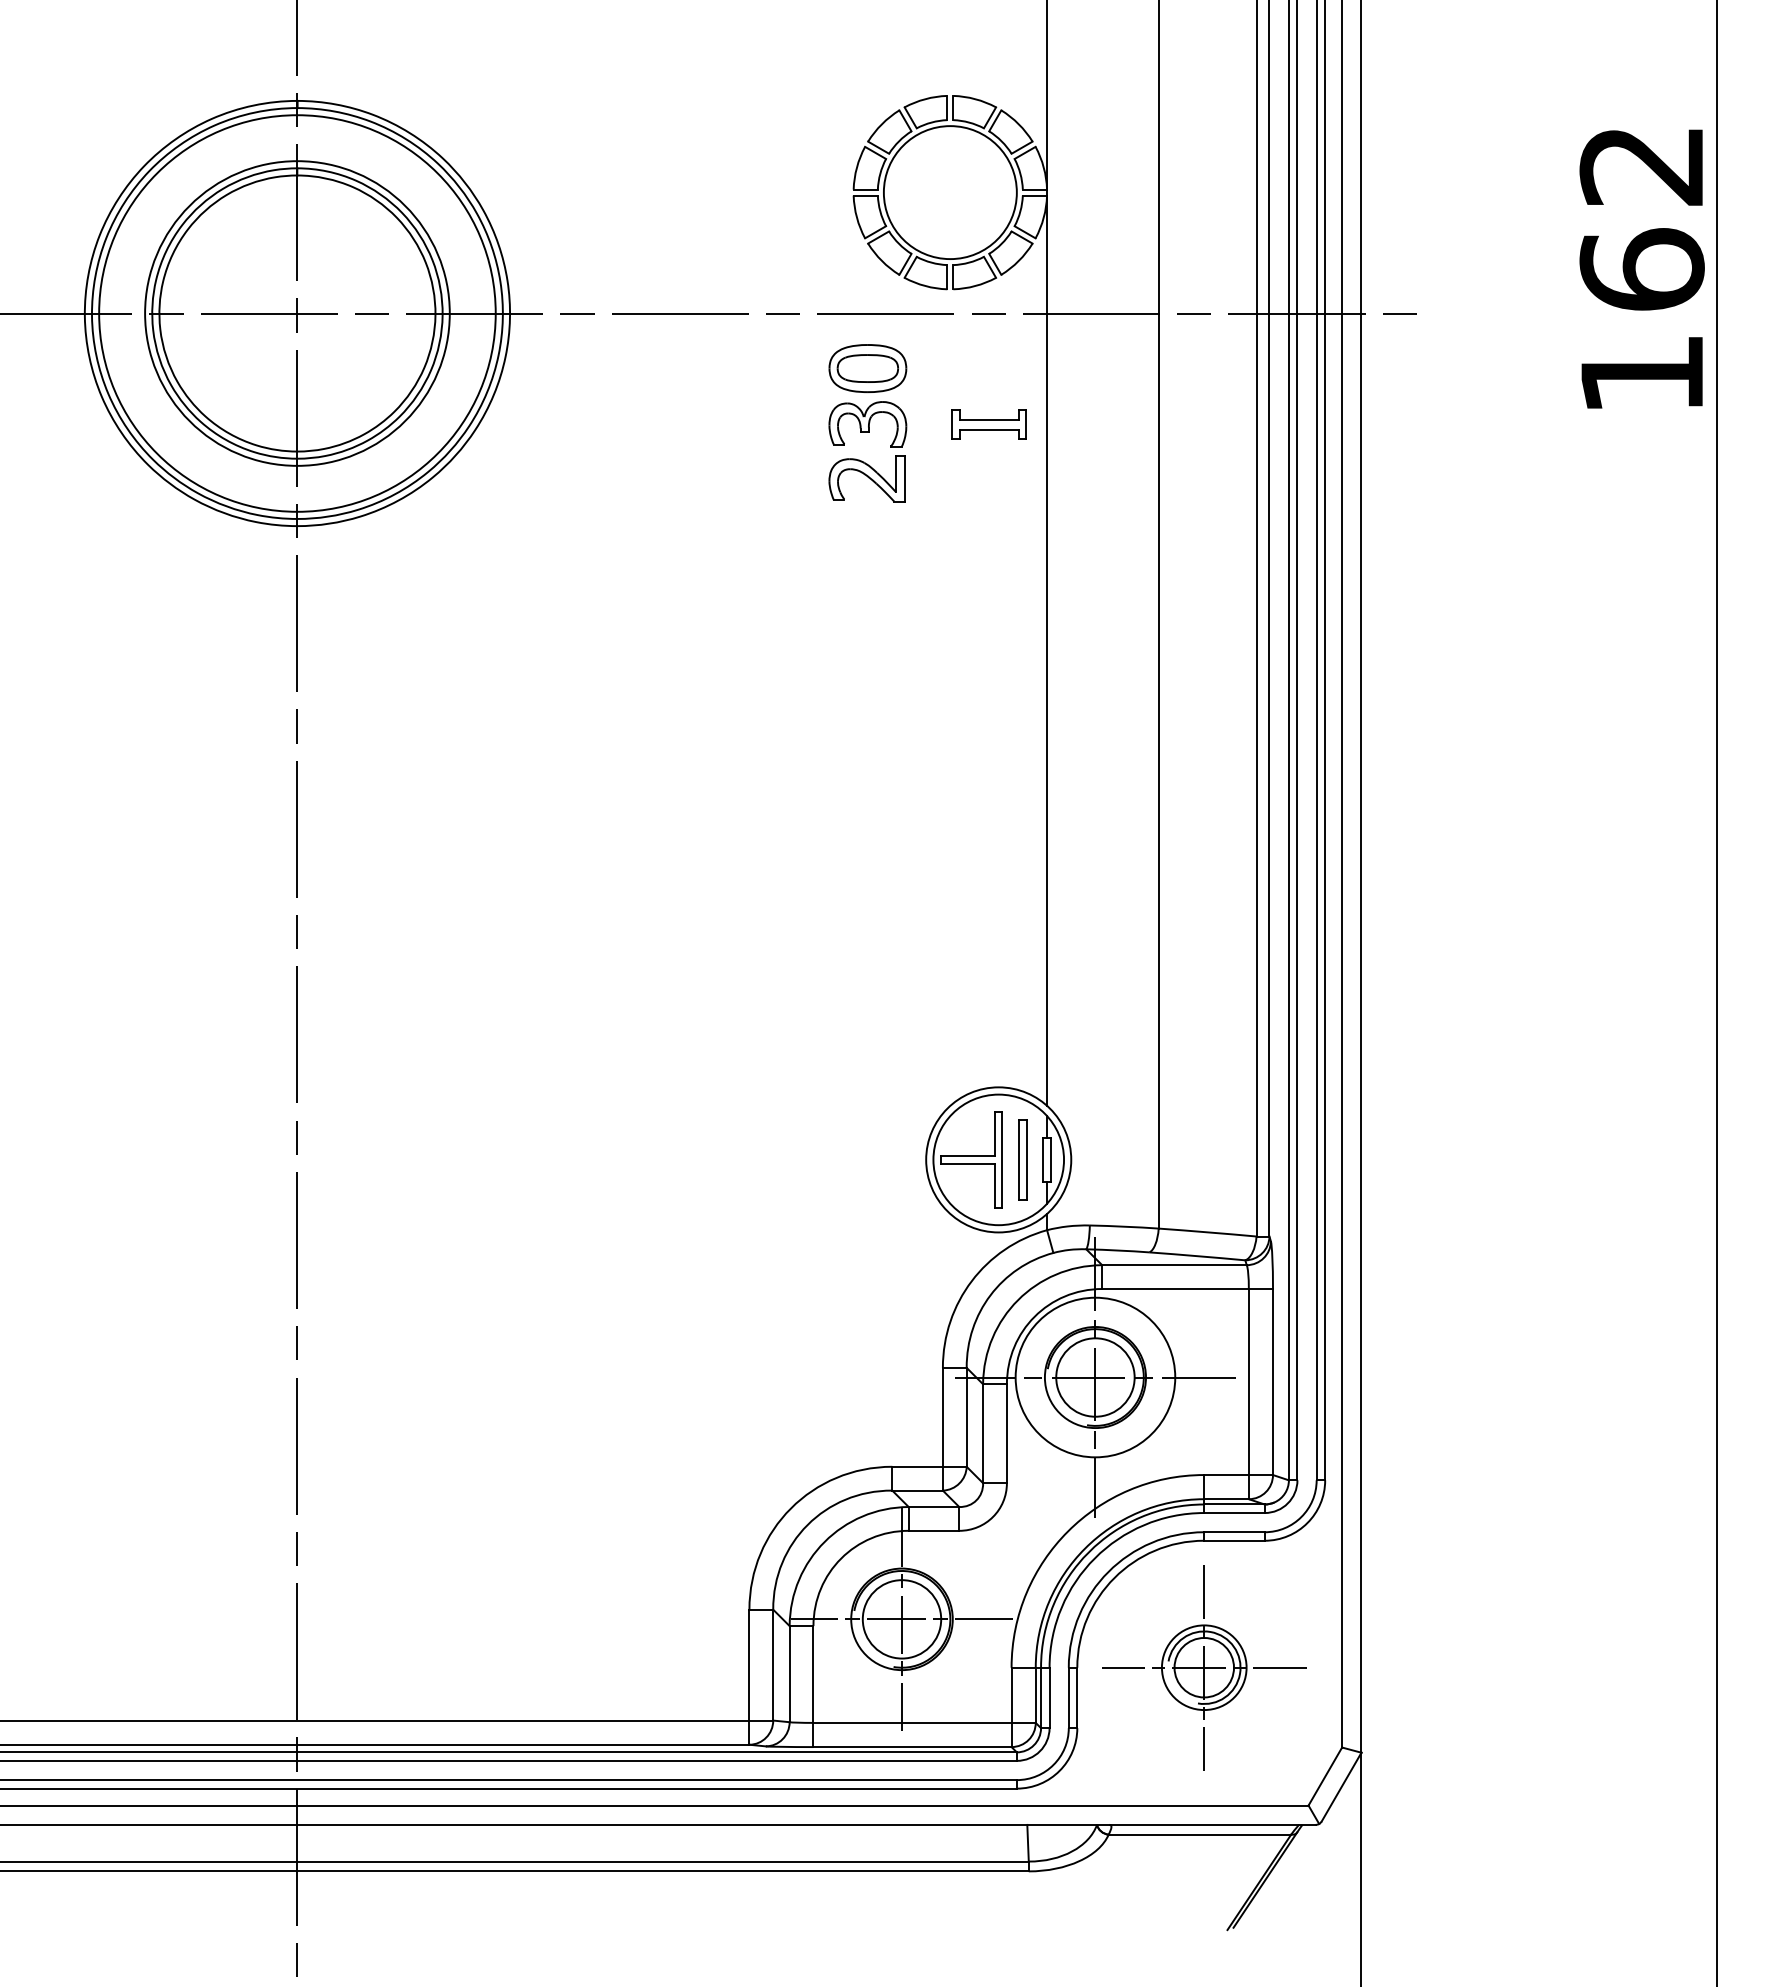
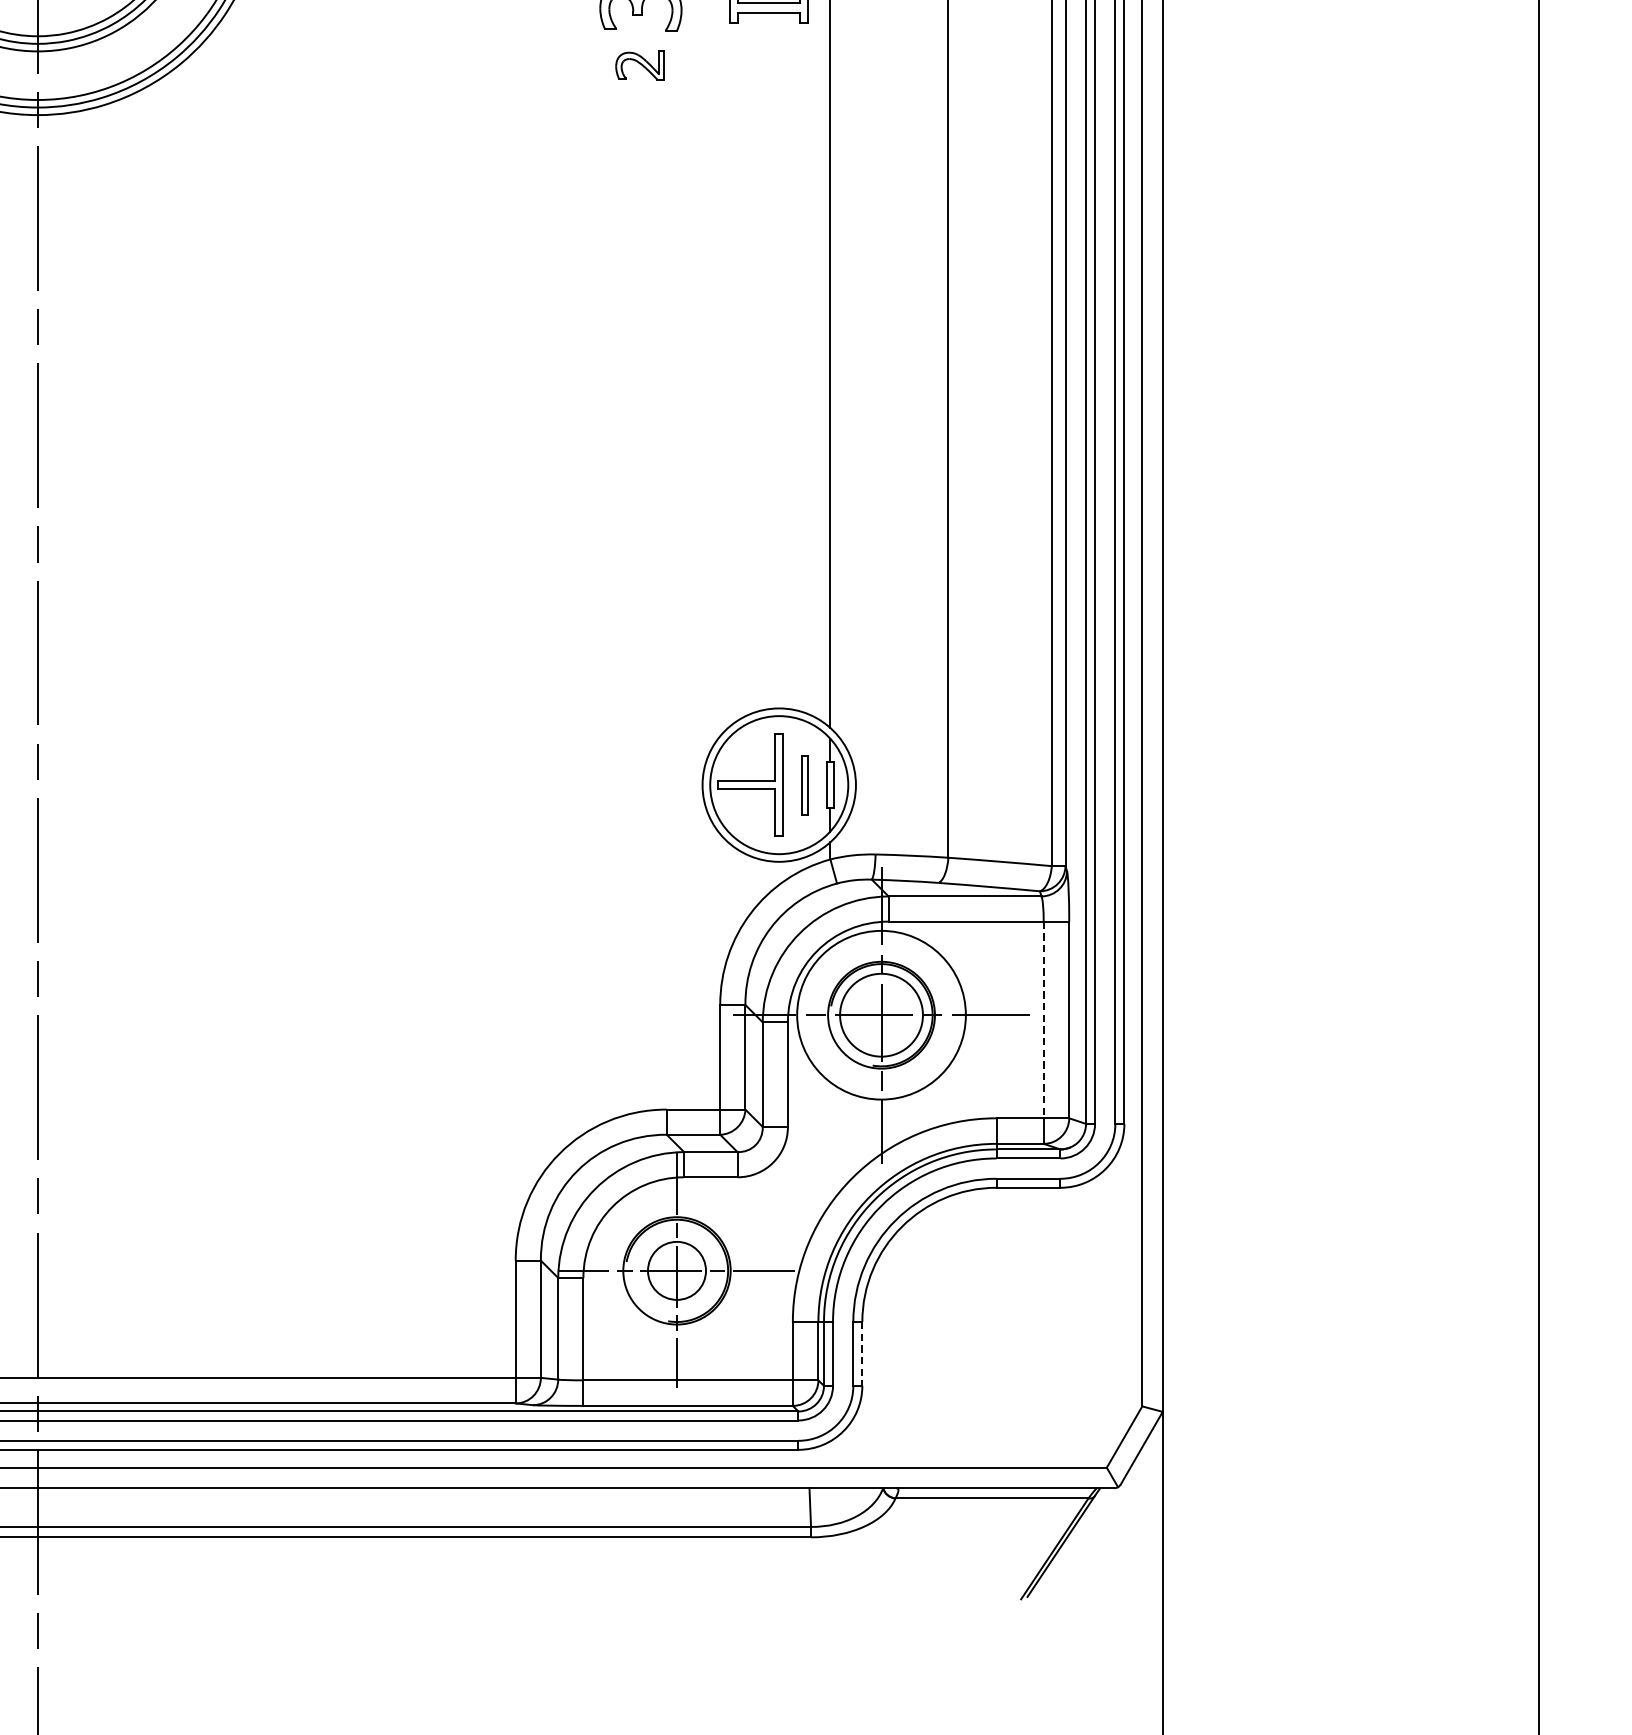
part: (866, 478) -> (639, 64), size x0.6
part: (1022, 1159) -> (804, 784), size x0.7
line: (1248, 1382) -> (1043, 1020), solid -> dashed
circle: (901, 1619) -> (676, 1271), size x0.7
part: (1204, 1667) -> (996, 1321), removed
line: (1077, 1698) -> (862, 1354), solid -> dashed

